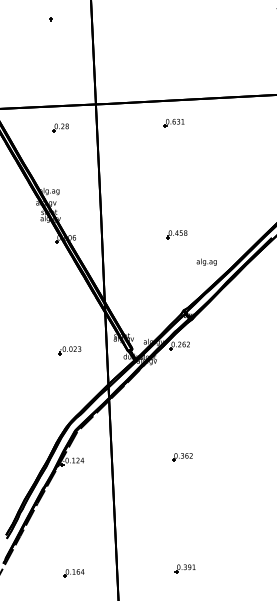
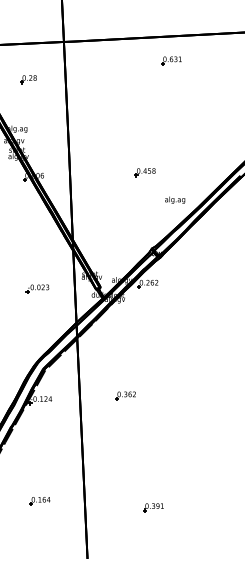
part: (173, 123) -> (170, 61), moved
part: (60, 127) -> (28, 79), moved
part: (182, 457) -> (125, 396), moved
part: (73, 573) -> (39, 501), moved

